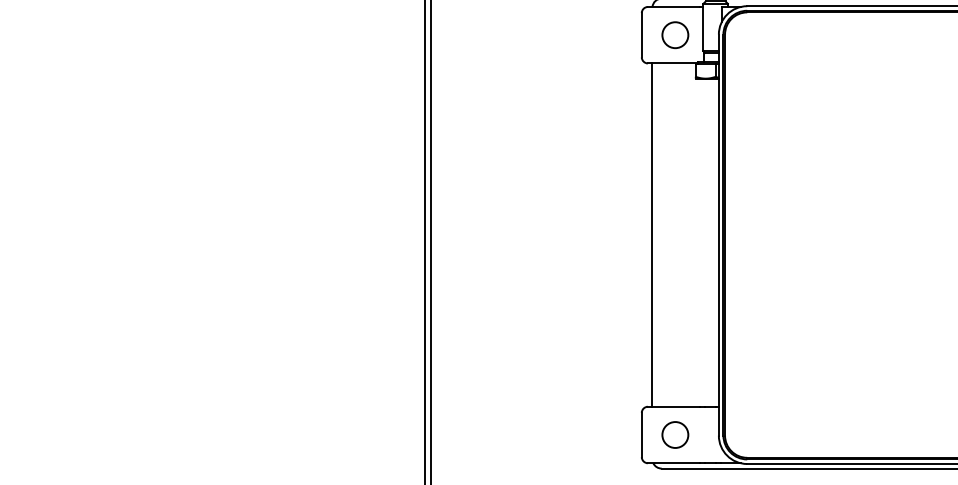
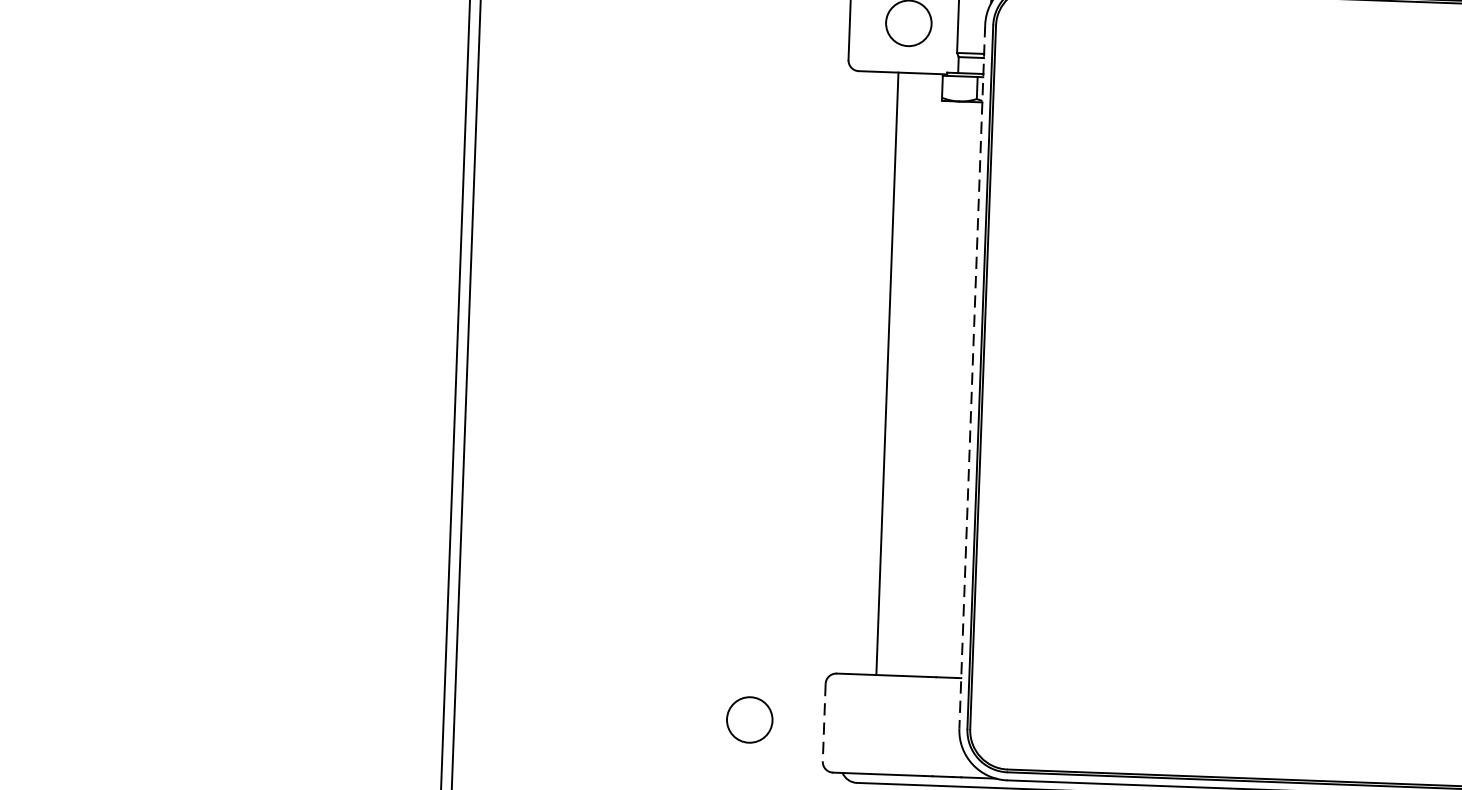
line: (652, 234) -> (887, 372), moved
line: (718, 235) -> (971, 377), solid -> dashed
circle: (675, 434) -> (750, 719), moved
line: (641, 435) -> (823, 723), solid -> dashed

